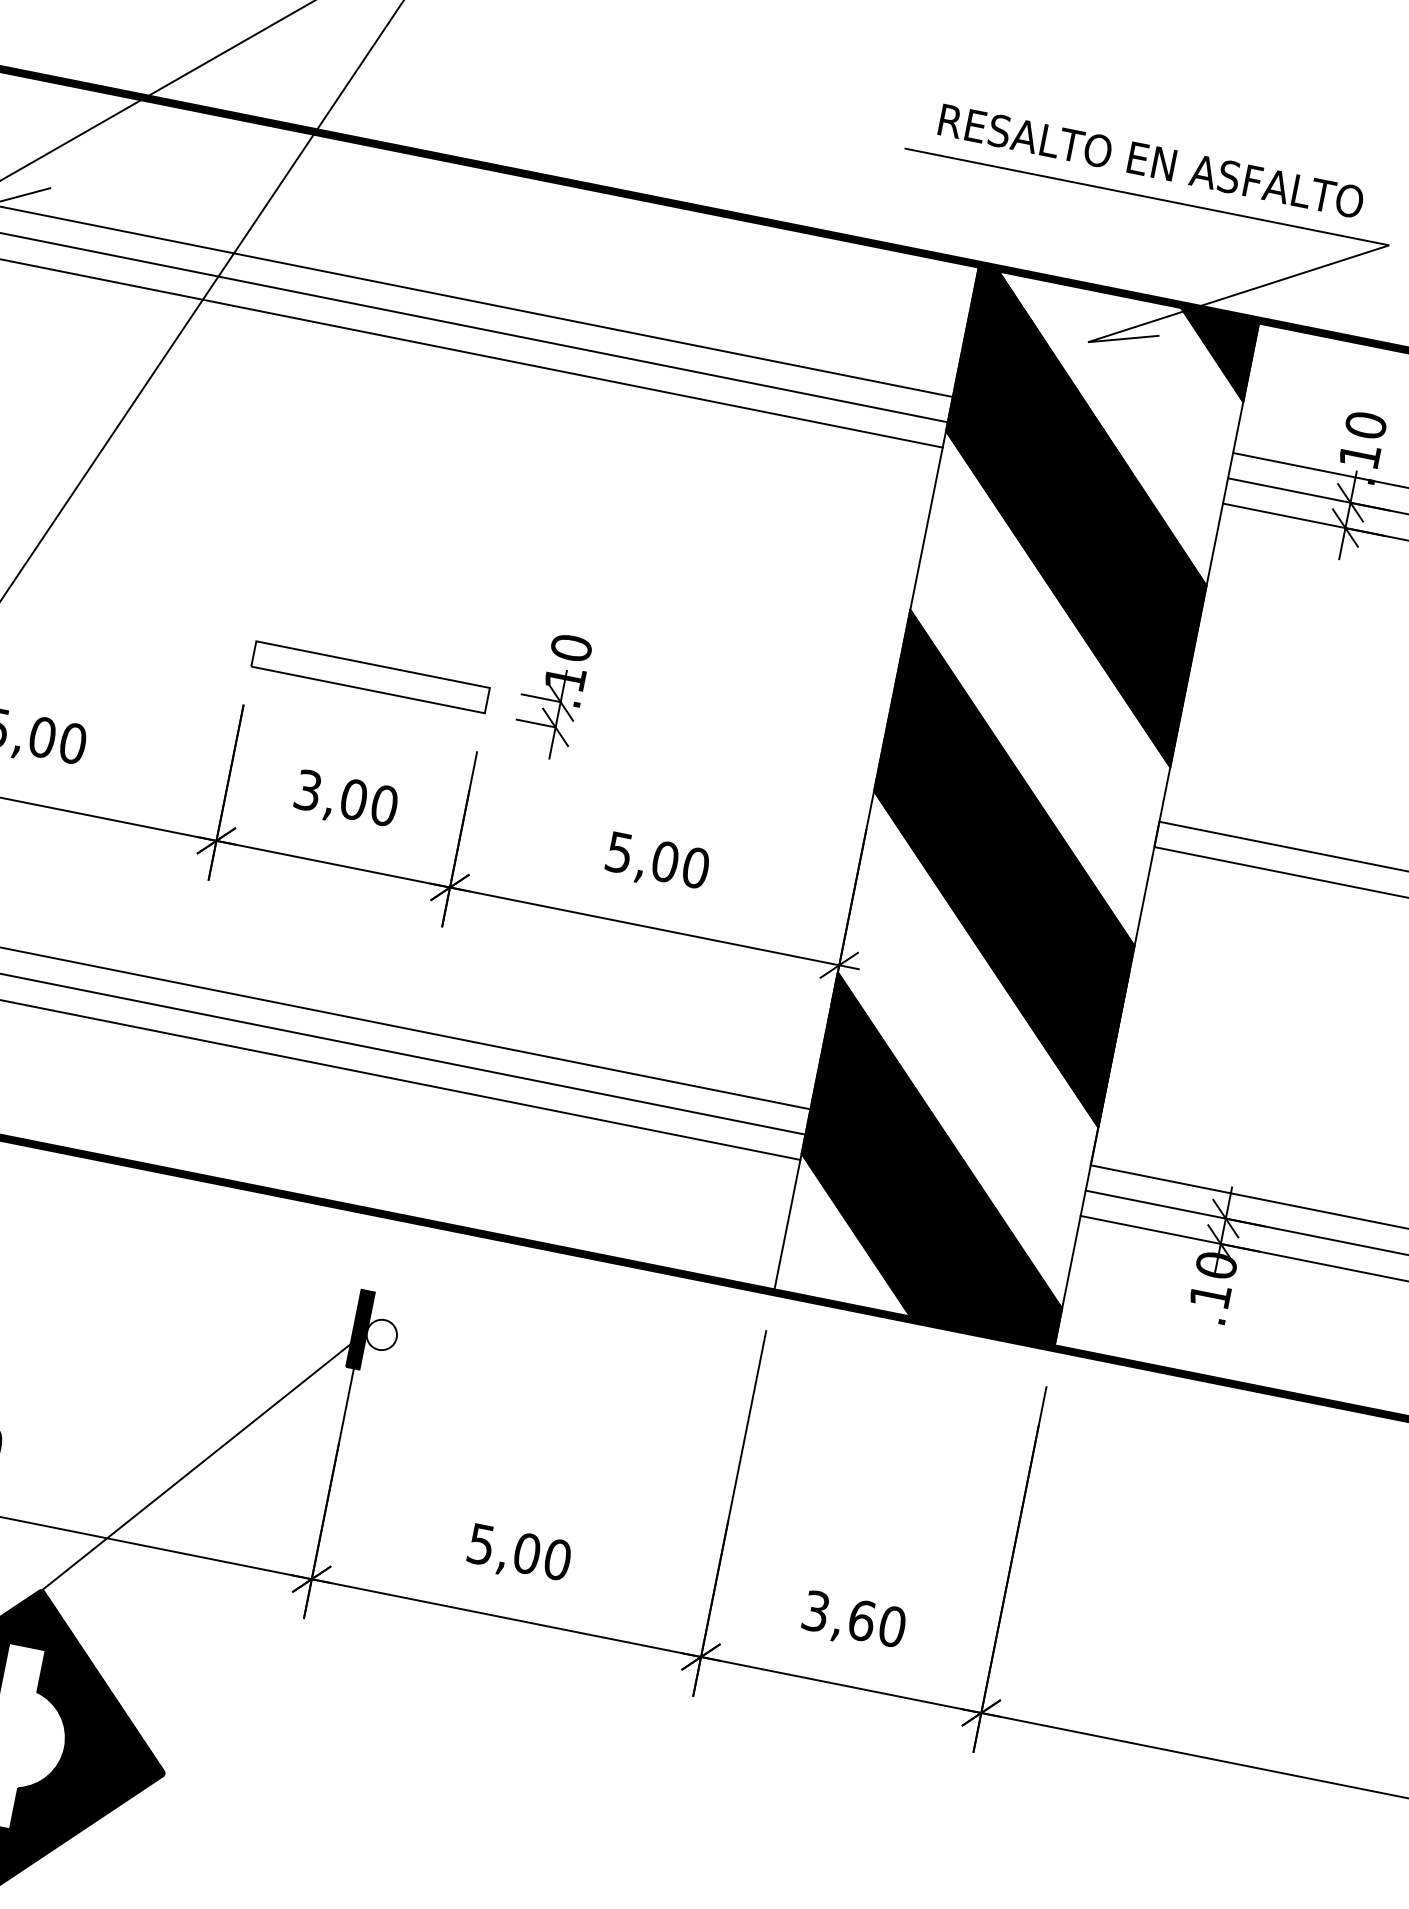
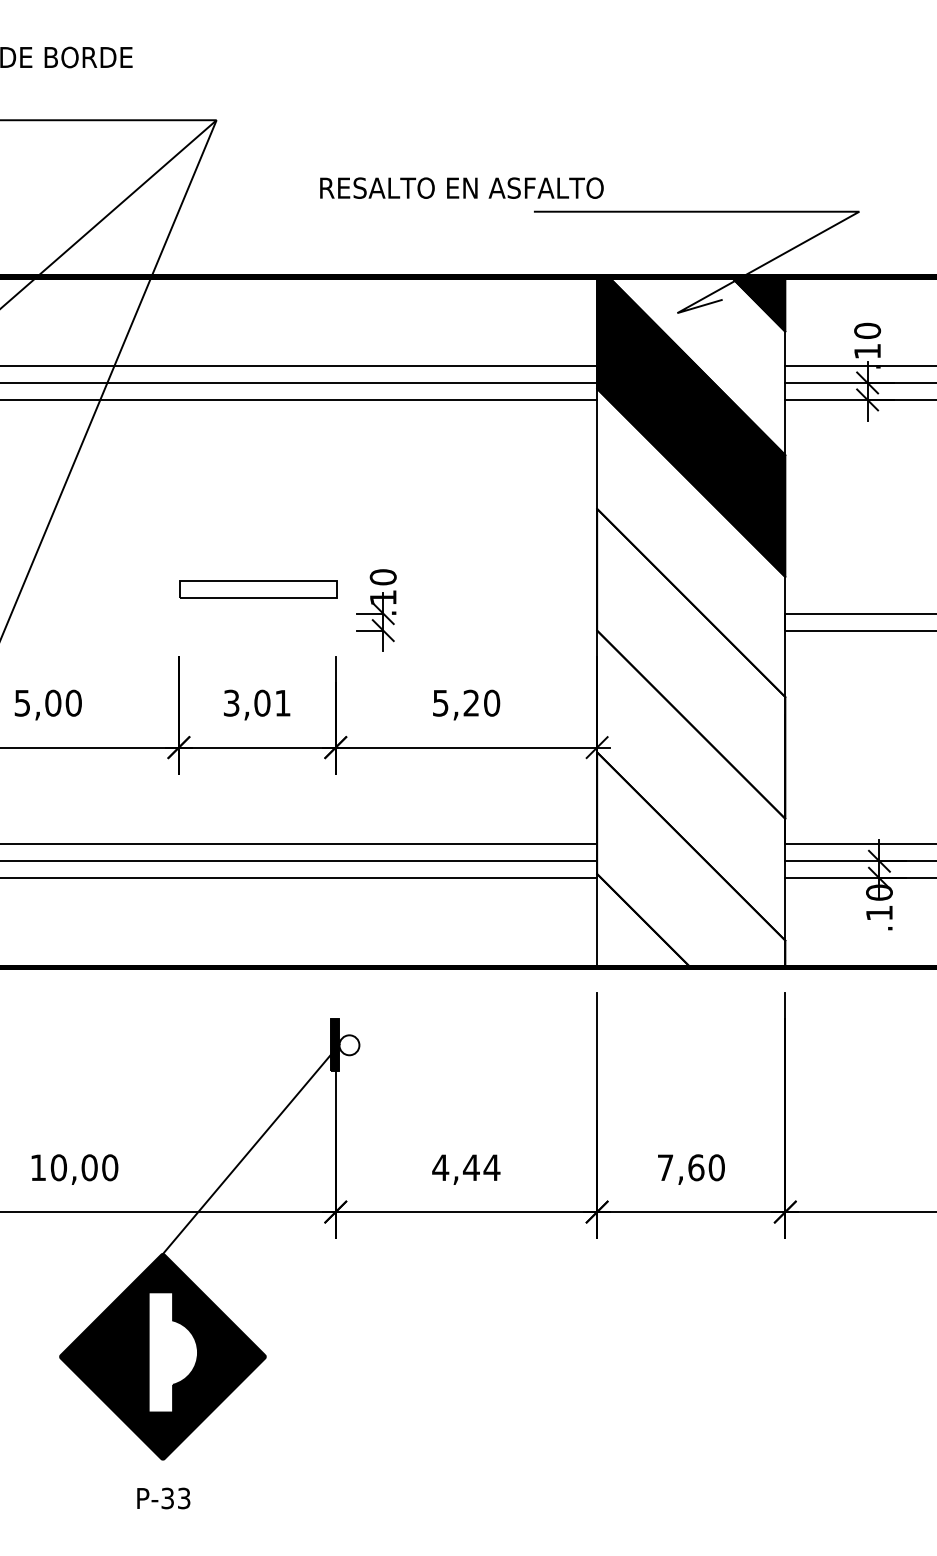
text: (1150, 160) -> (461, 187), moved
part: (370, 677) -> (258, 589), moved
text: (384, 804) -> (282, 702), 3,00 -> 3,01
text: (665, 860) -> (471, 702), 5,00 -> 5,20
fill: (1004, 868) -> (691, 663), removed
fill: (946, 1160) -> (691, 859), removed
text: (519, 1551) -> (466, 1167), 5,00 -> 4,44
text: (816, 1610) -> (665, 1167), 3,60 -> 7,60

